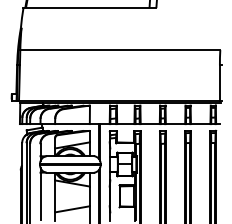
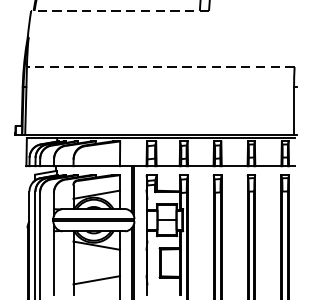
line: (89, 8) -> (119, 11), solid -> dashed
line: (120, 50) -> (161, 67), solid -> dashed

